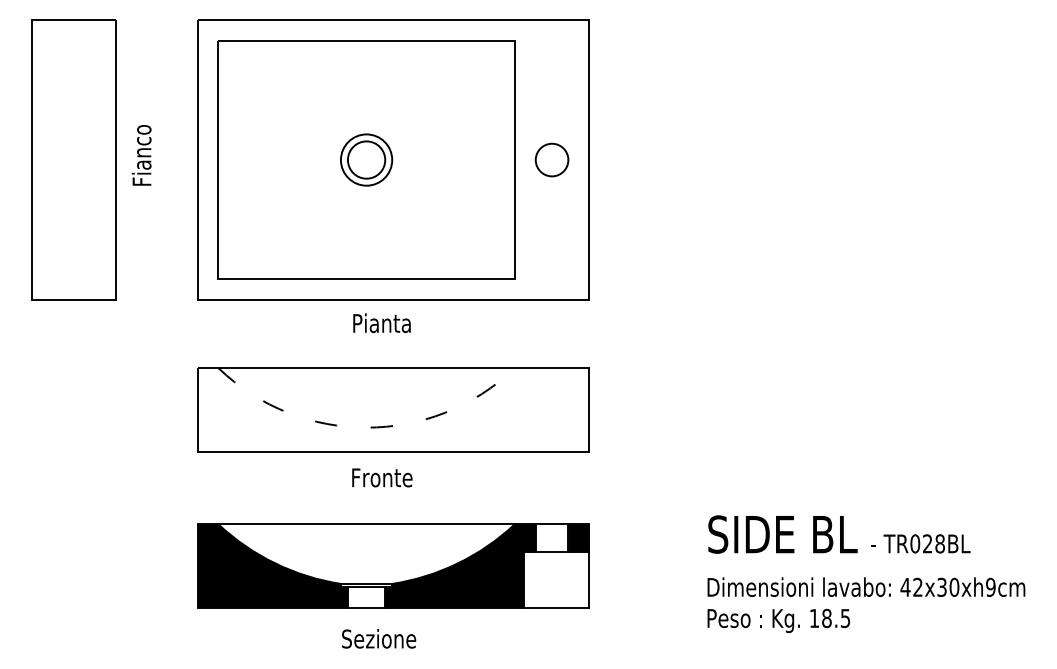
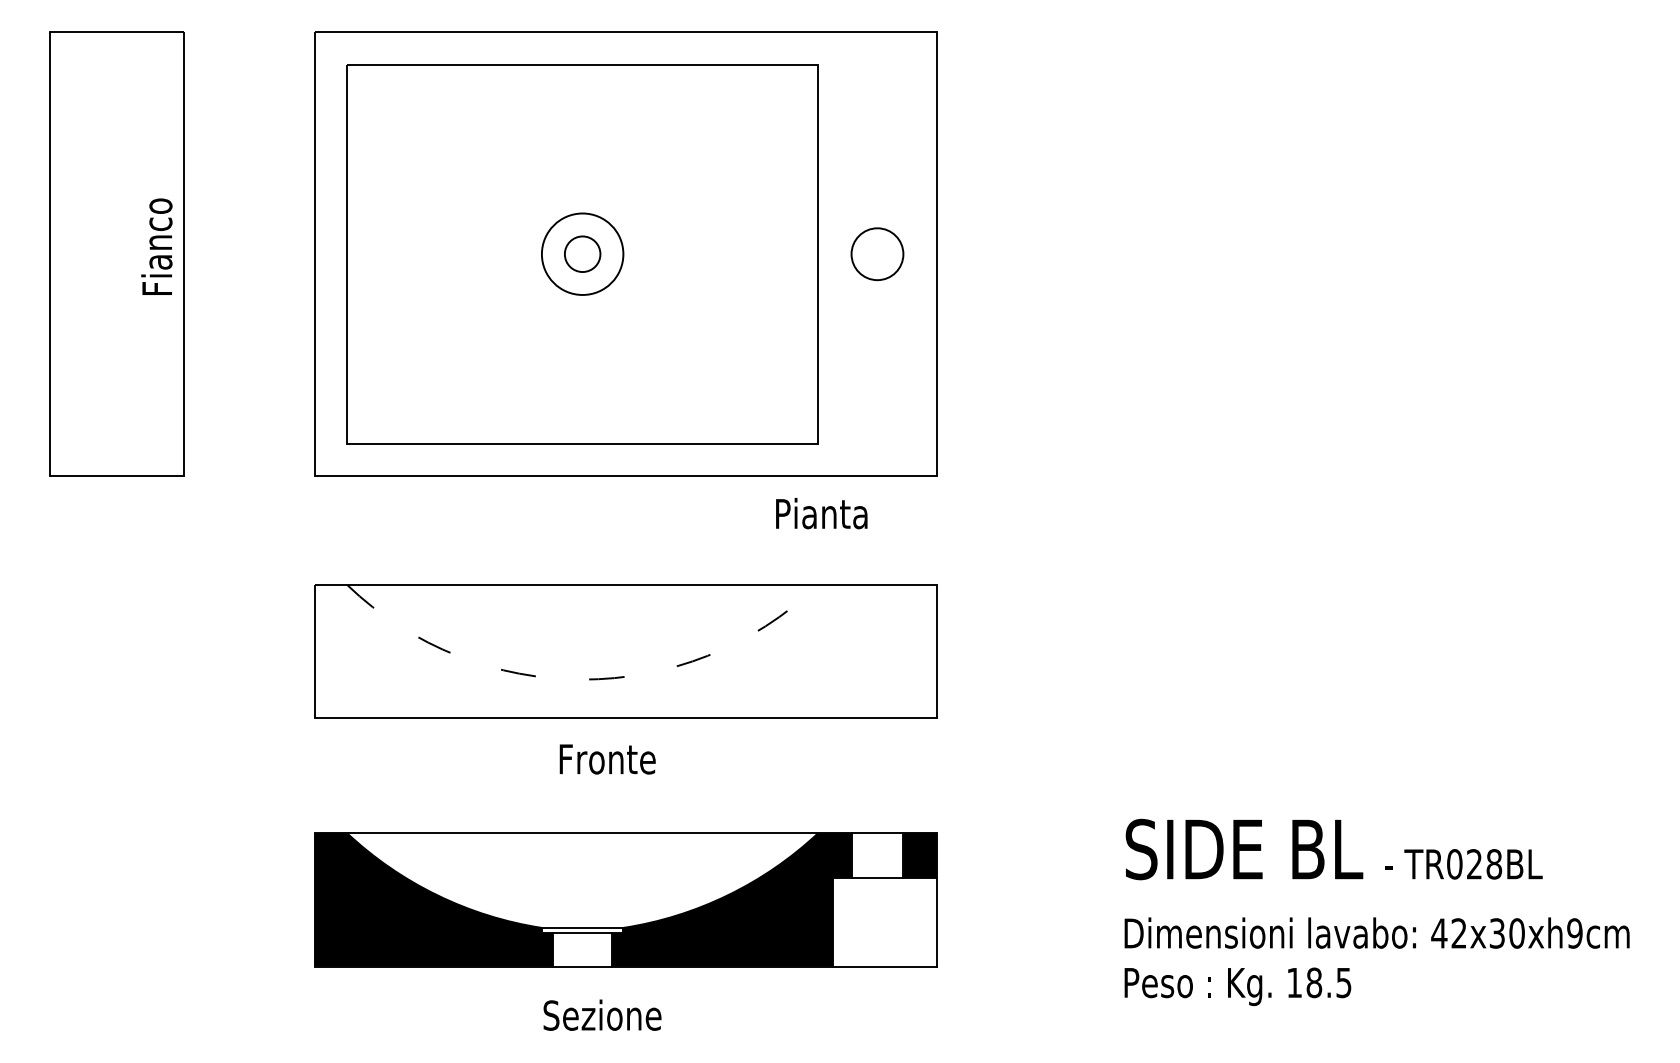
text: (141, 155) -> (156, 246), moved
circle: (366, 159) -> (582, 253), size x0.6
text: (381, 322) -> (820, 512), moved

